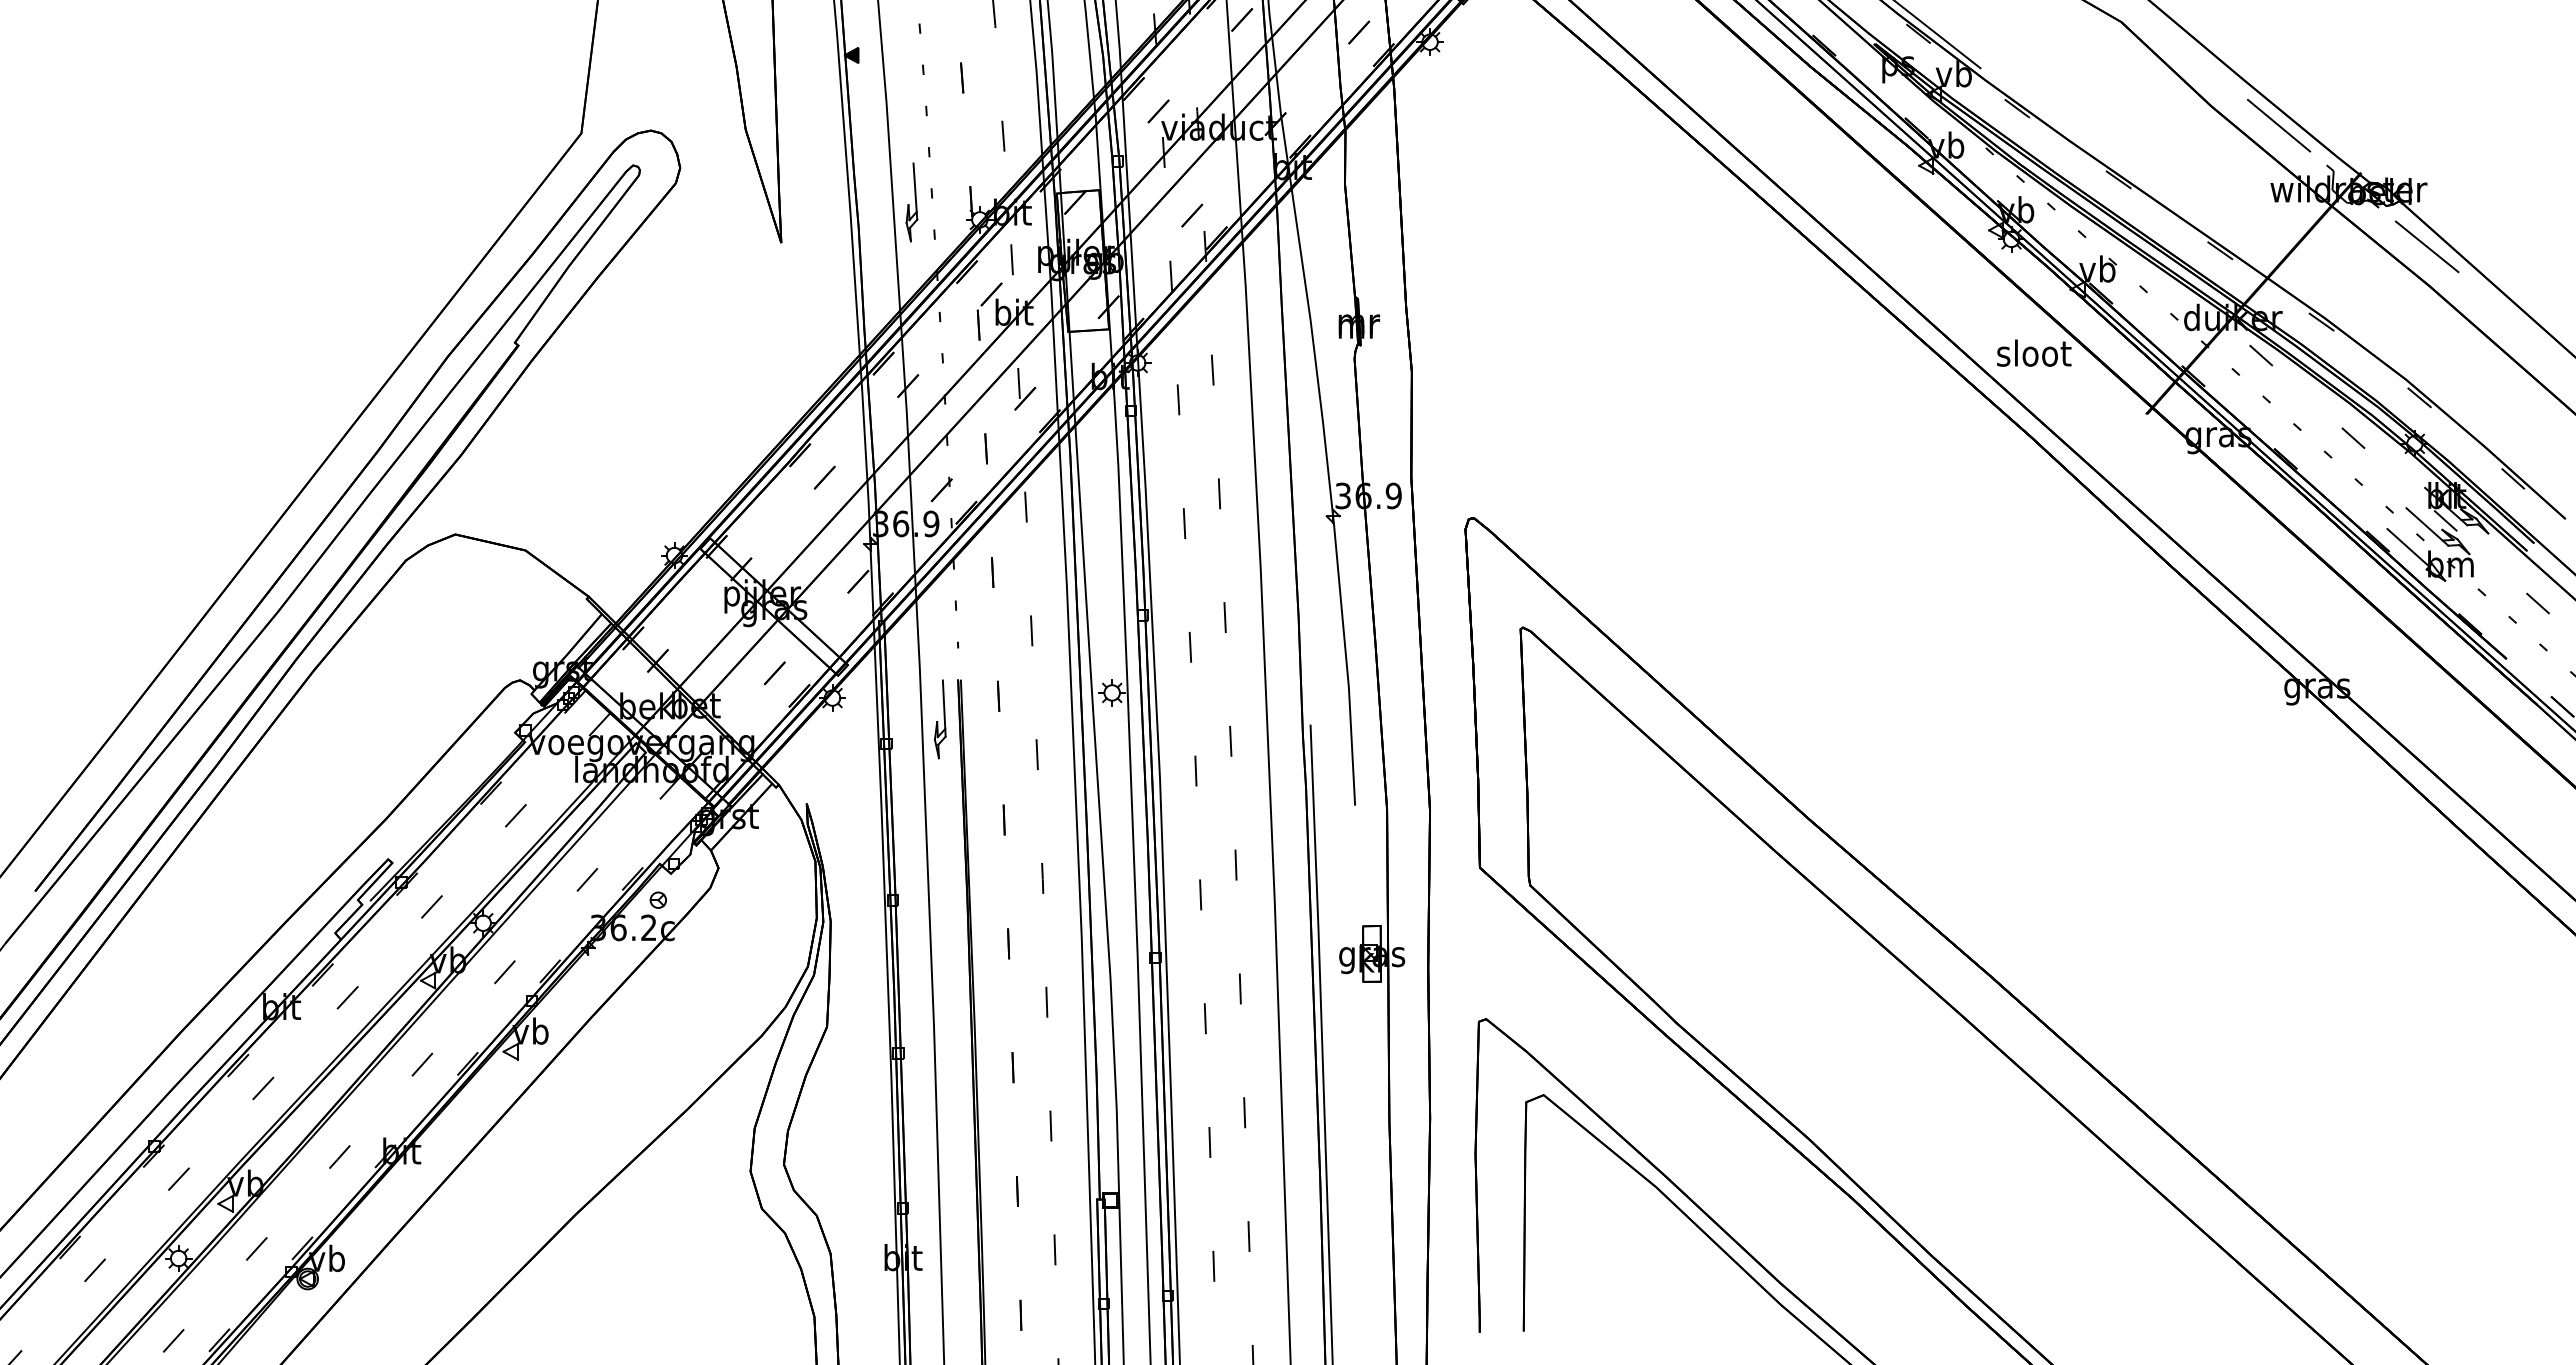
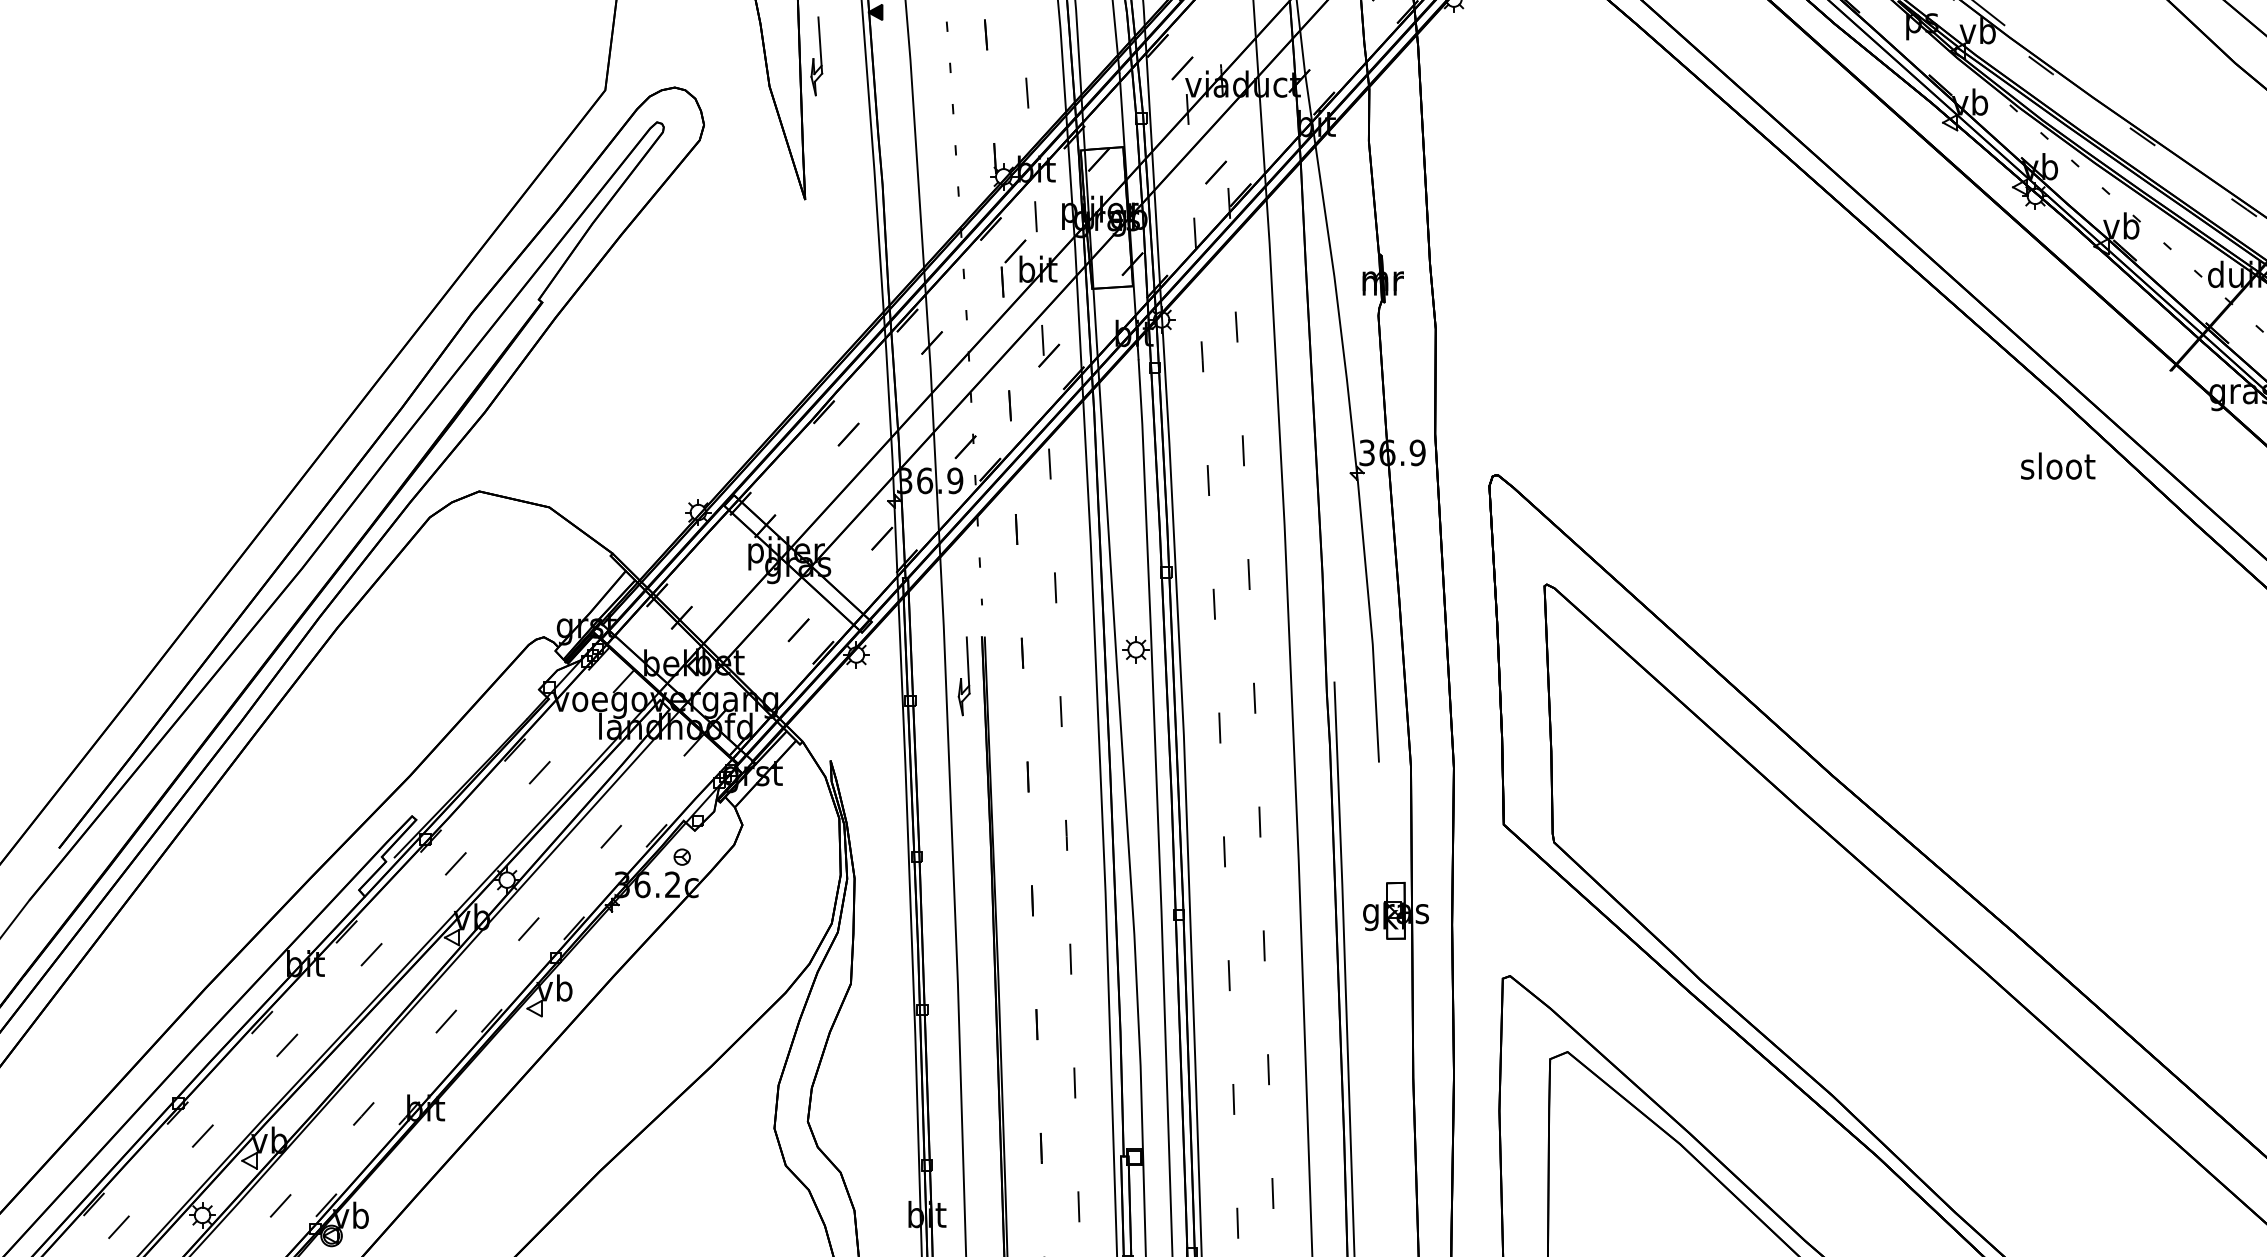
part: (911, 202) -> (816, 56), moved
text: (2034, 352) -> (2058, 465), moved

